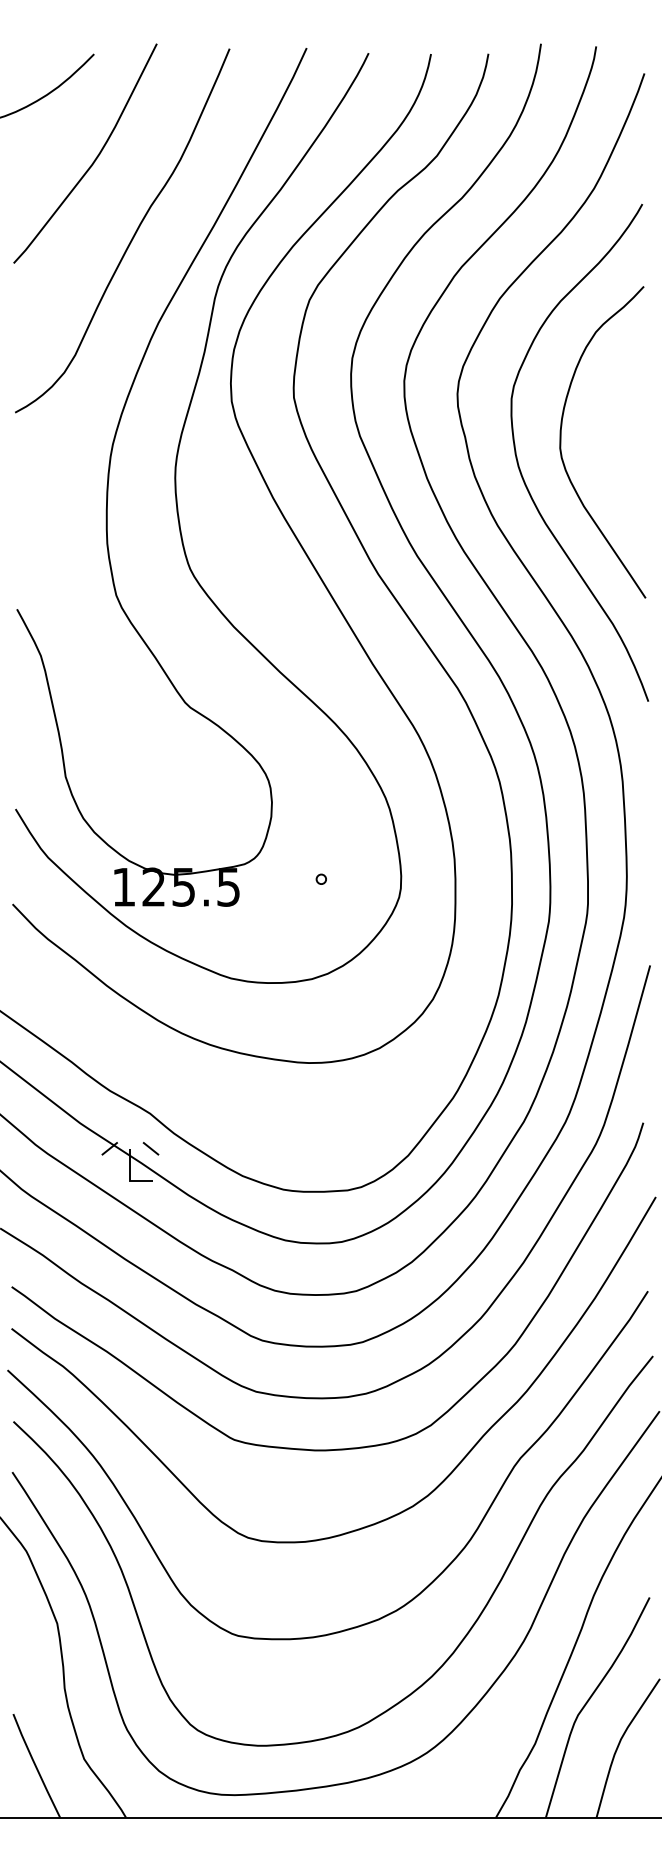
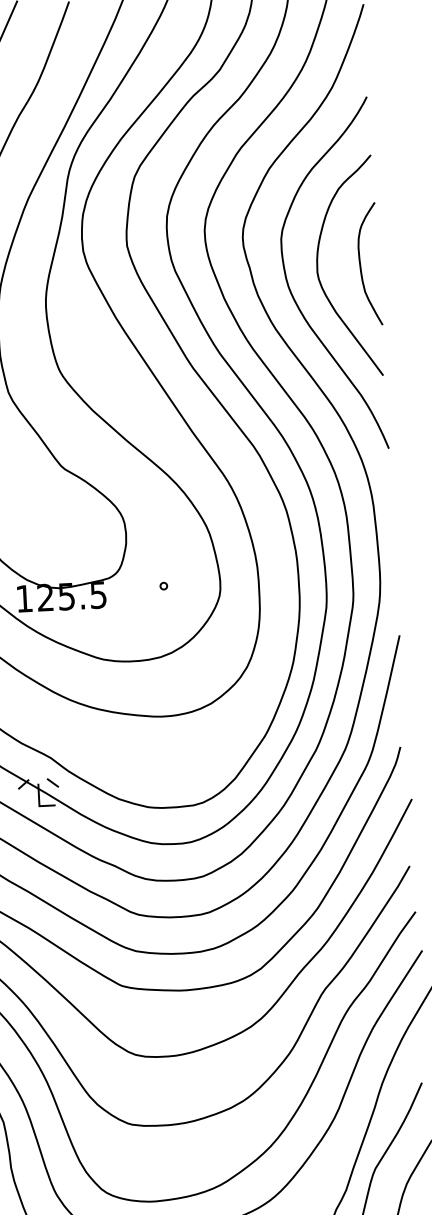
curve: (622, 442) -> (361, 266), added

